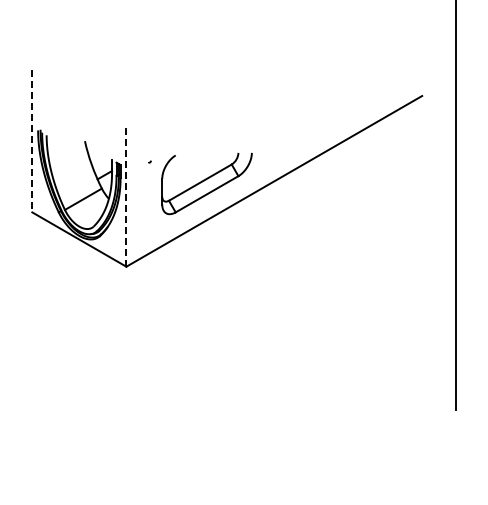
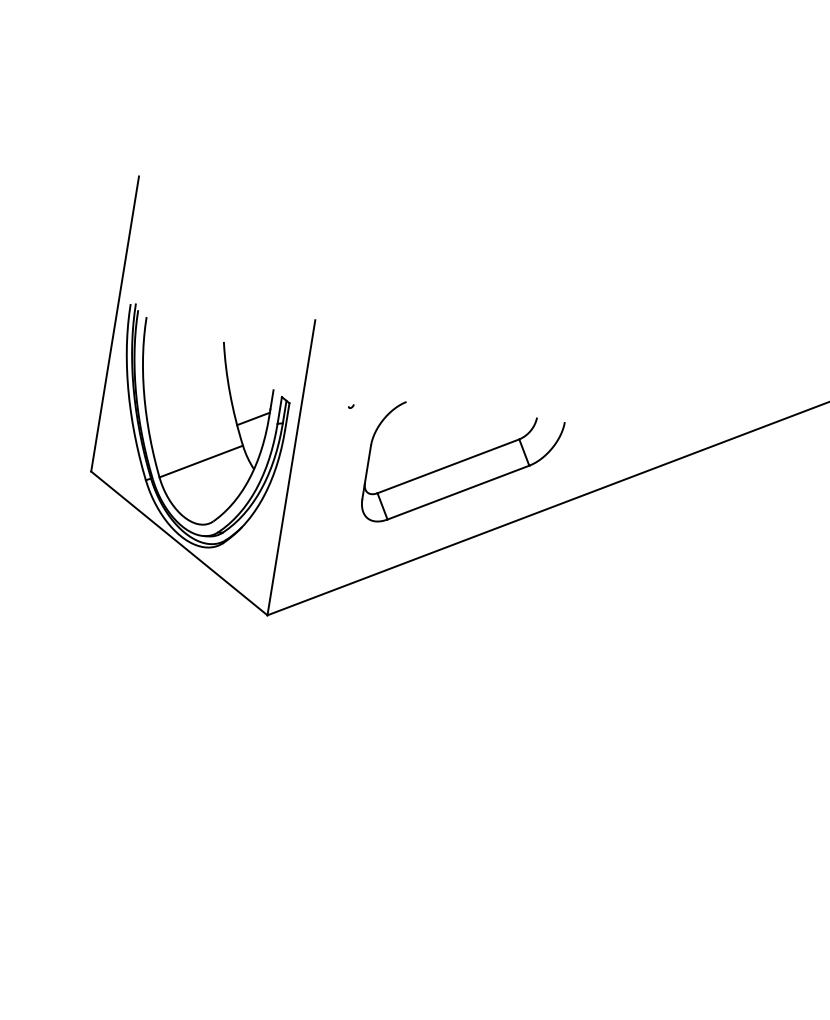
line: (32, 141) -> (115, 325), dashed -> solid
line: (126, 194) -> (291, 466), dashed -> solid

